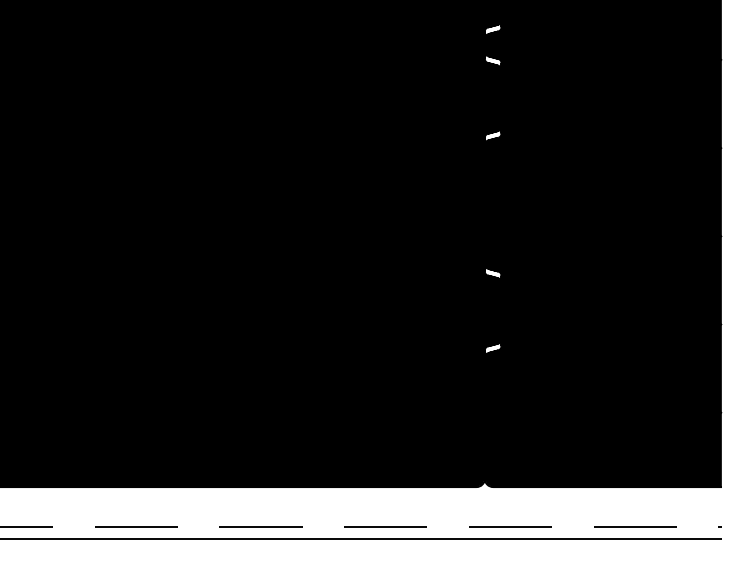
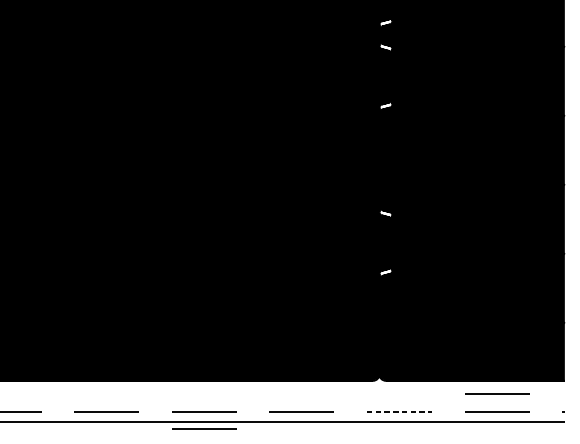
line: (635, 503) -> (497, 393), added
line: (510, 526) -> (399, 411), solid -> dashed
line: (260, 548) -> (203, 428), added

